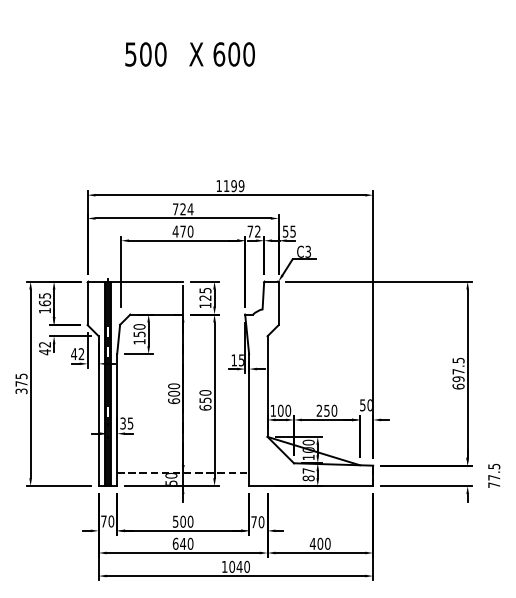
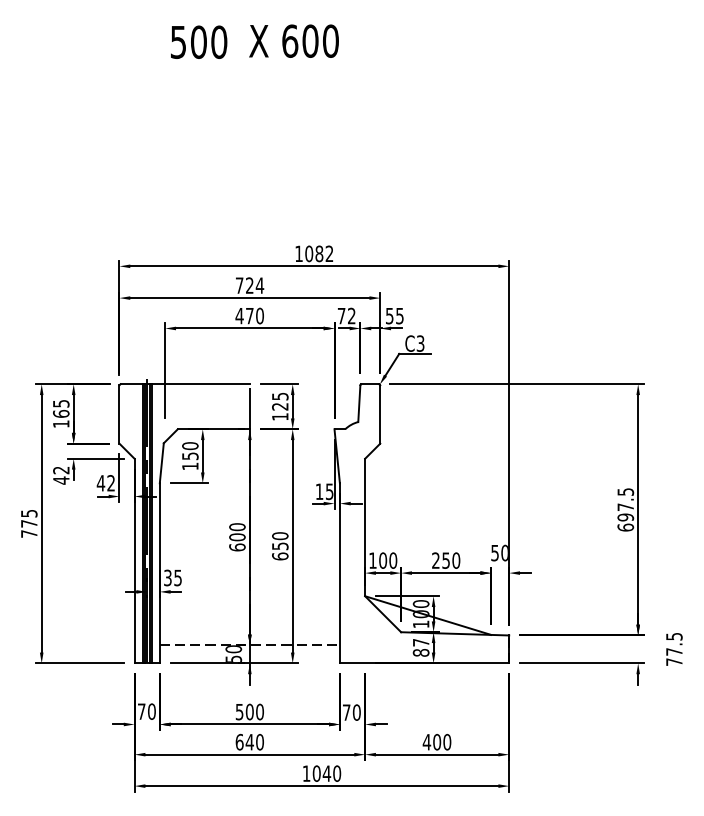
text: (146, 53) -> (199, 41), moved
text: (221, 53) -> (293, 40), moved
text: (234, 185) -> (319, 253), 1199 -> 1082
text: (21, 390) -> (29, 533), 375 -> 775

